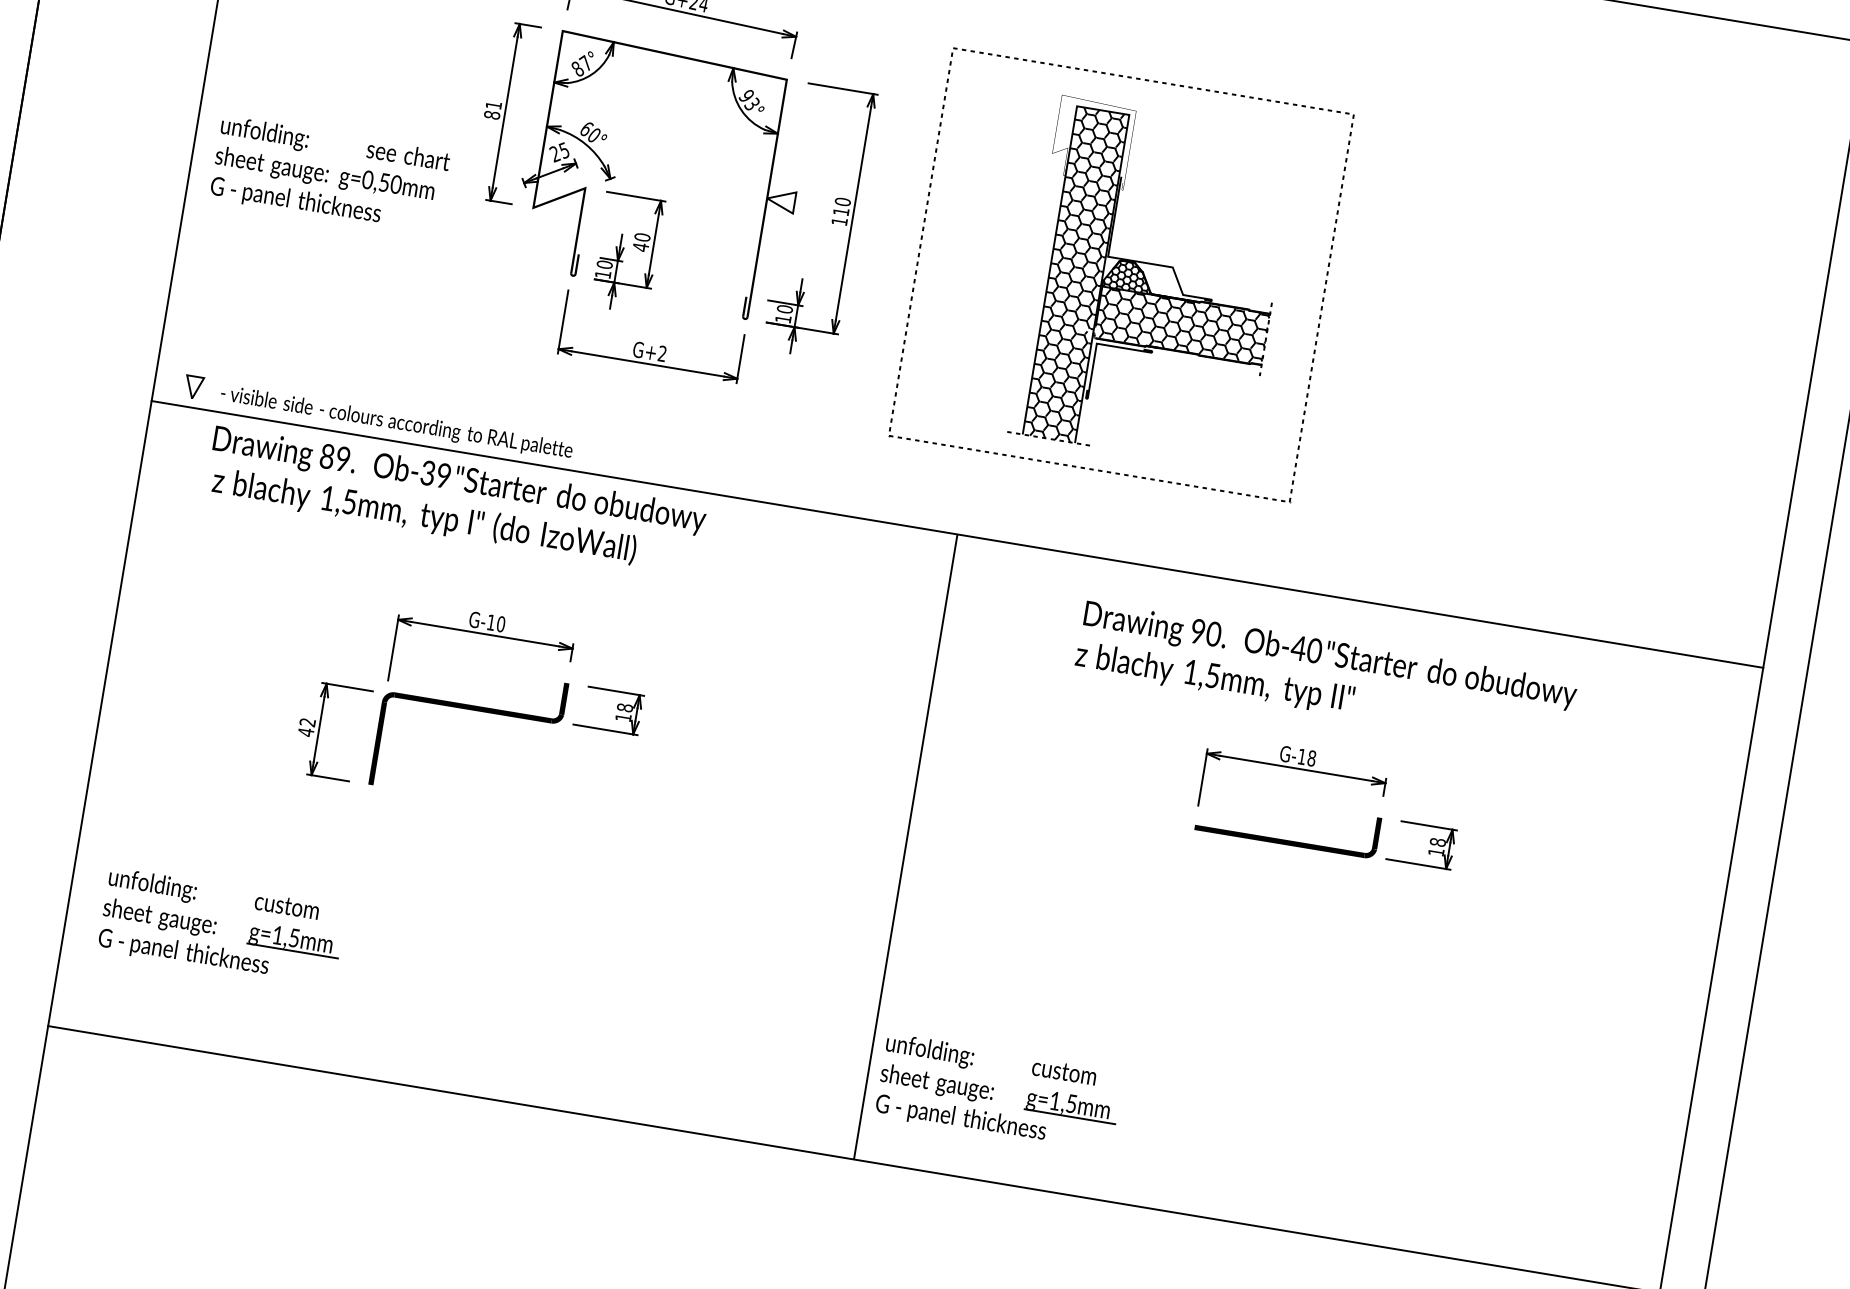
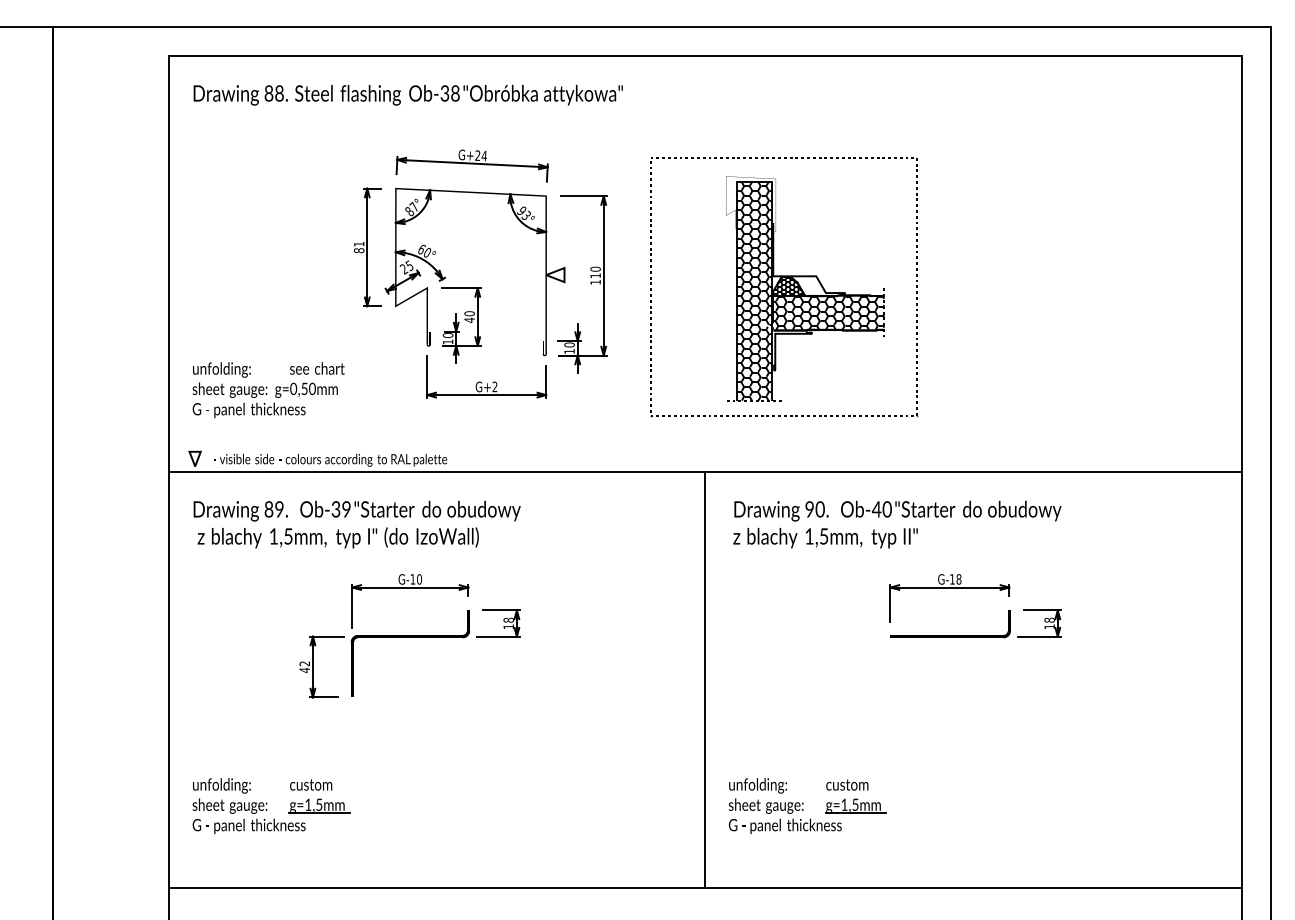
text: (329, 176) -> (268, 390), moved
text: (455, 500) -> (356, 524), moved
text: (1326, 676) -> (897, 524), moved
part: (999, 1092) -> (807, 805), moved

